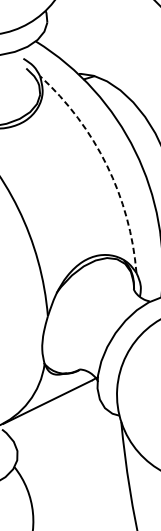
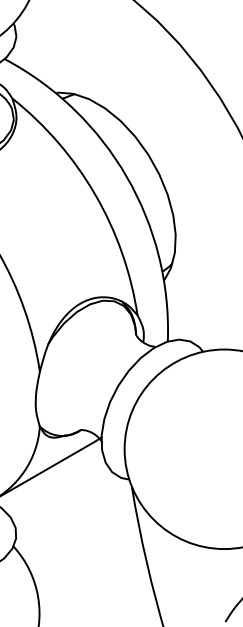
arc: (106, 165) -> (95, 195), dashed -> solid

